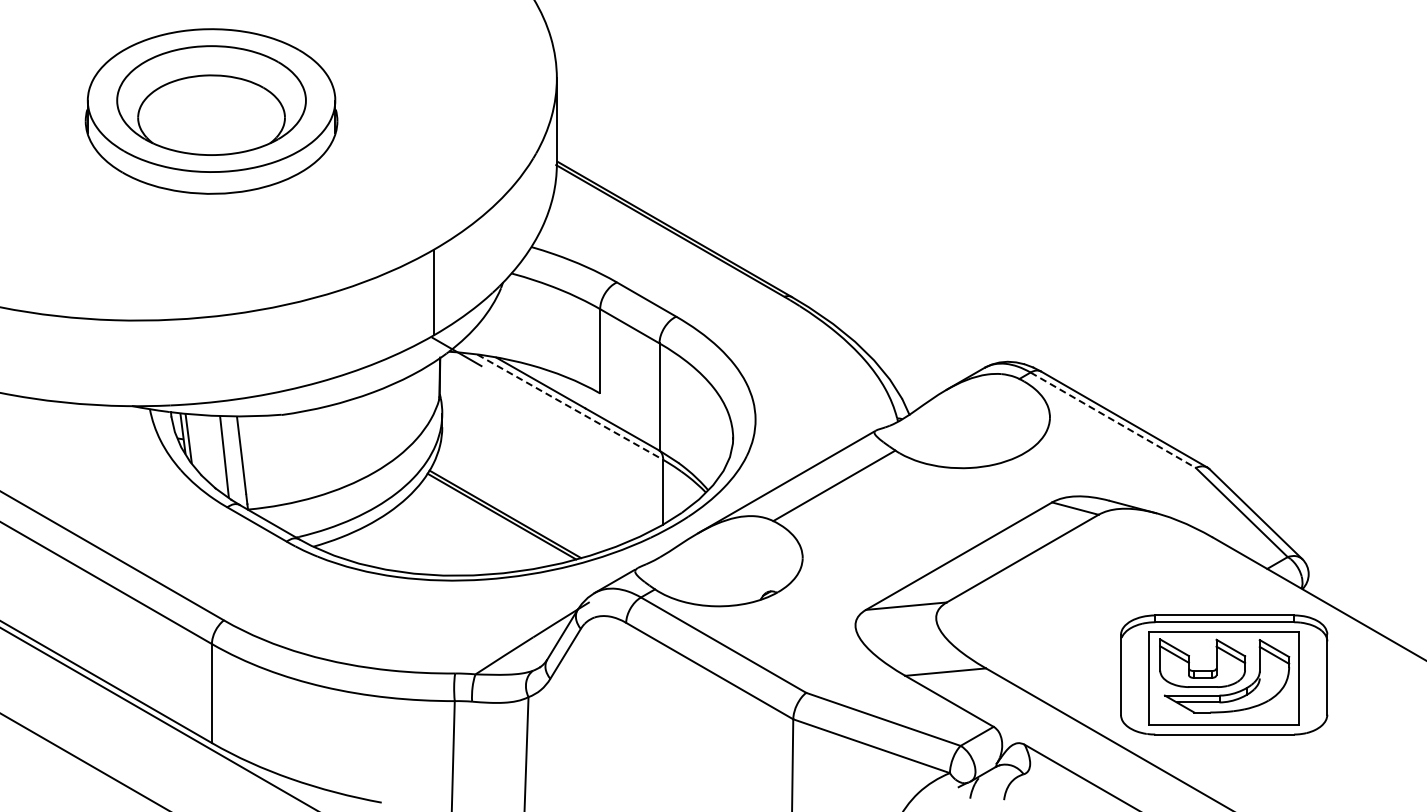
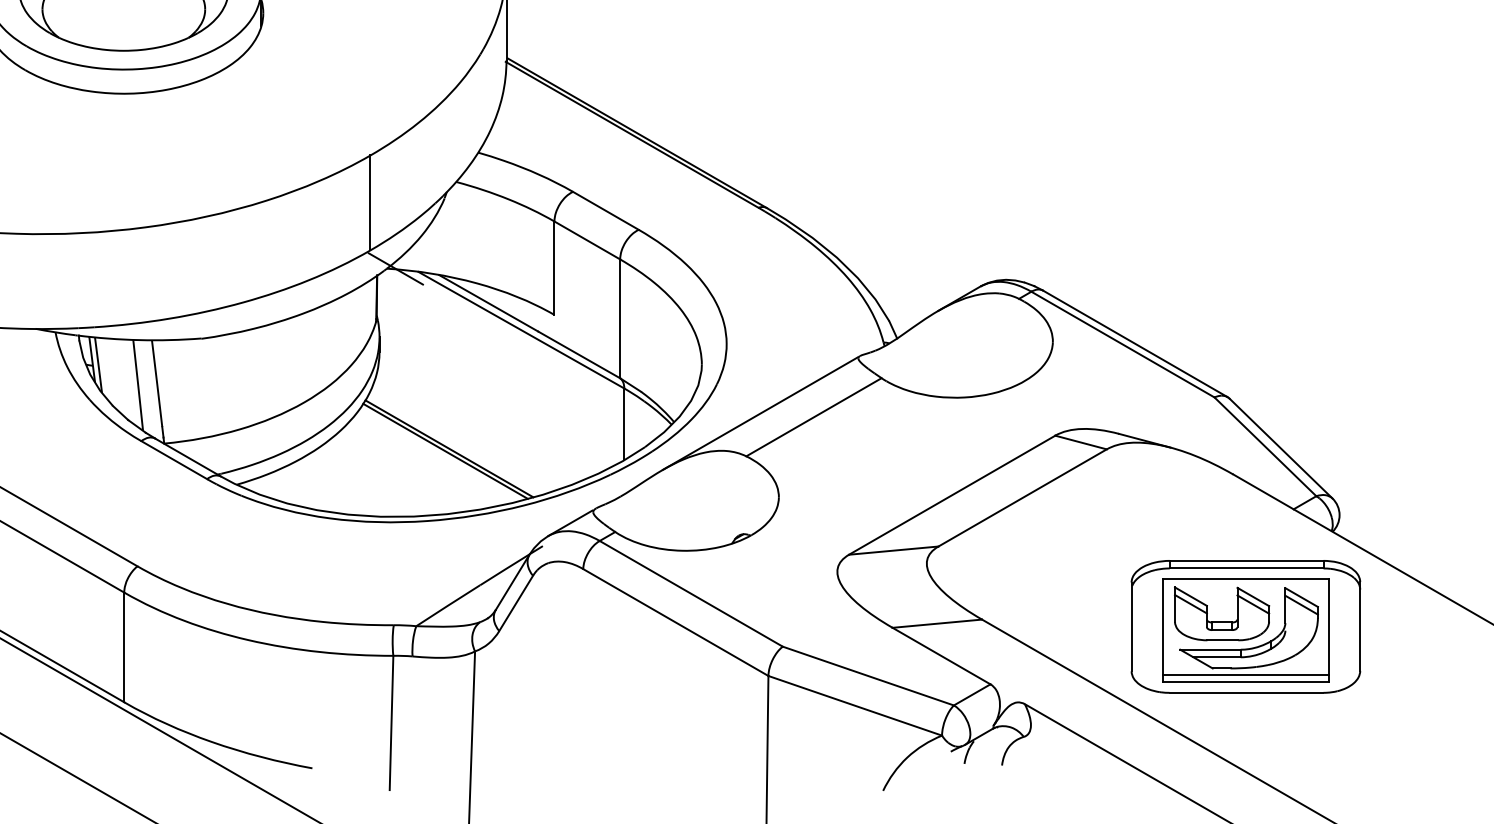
line: (570, 407) -> (521, 330), dashed -> solid
line: (1113, 420) -> (1123, 344), dashed -> solid
line: (1224, 718) -> (1246, 675), added

